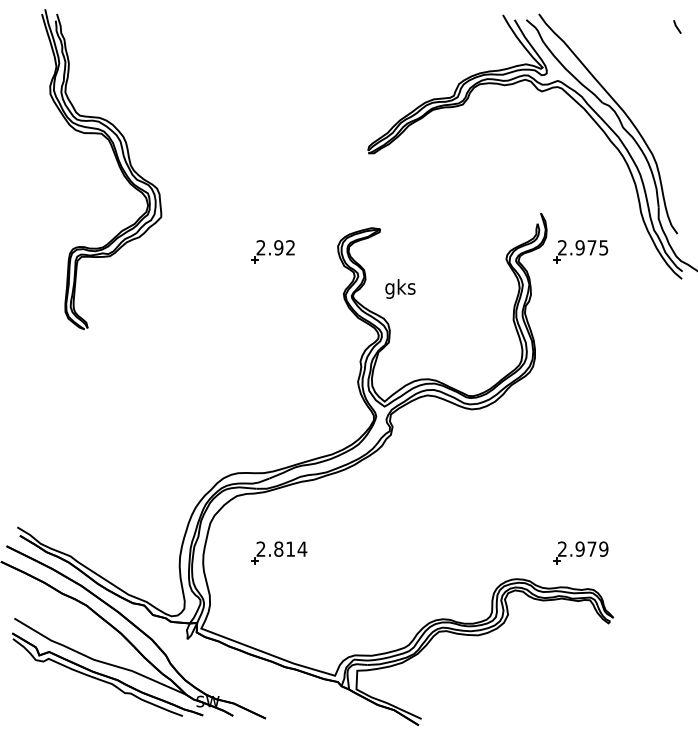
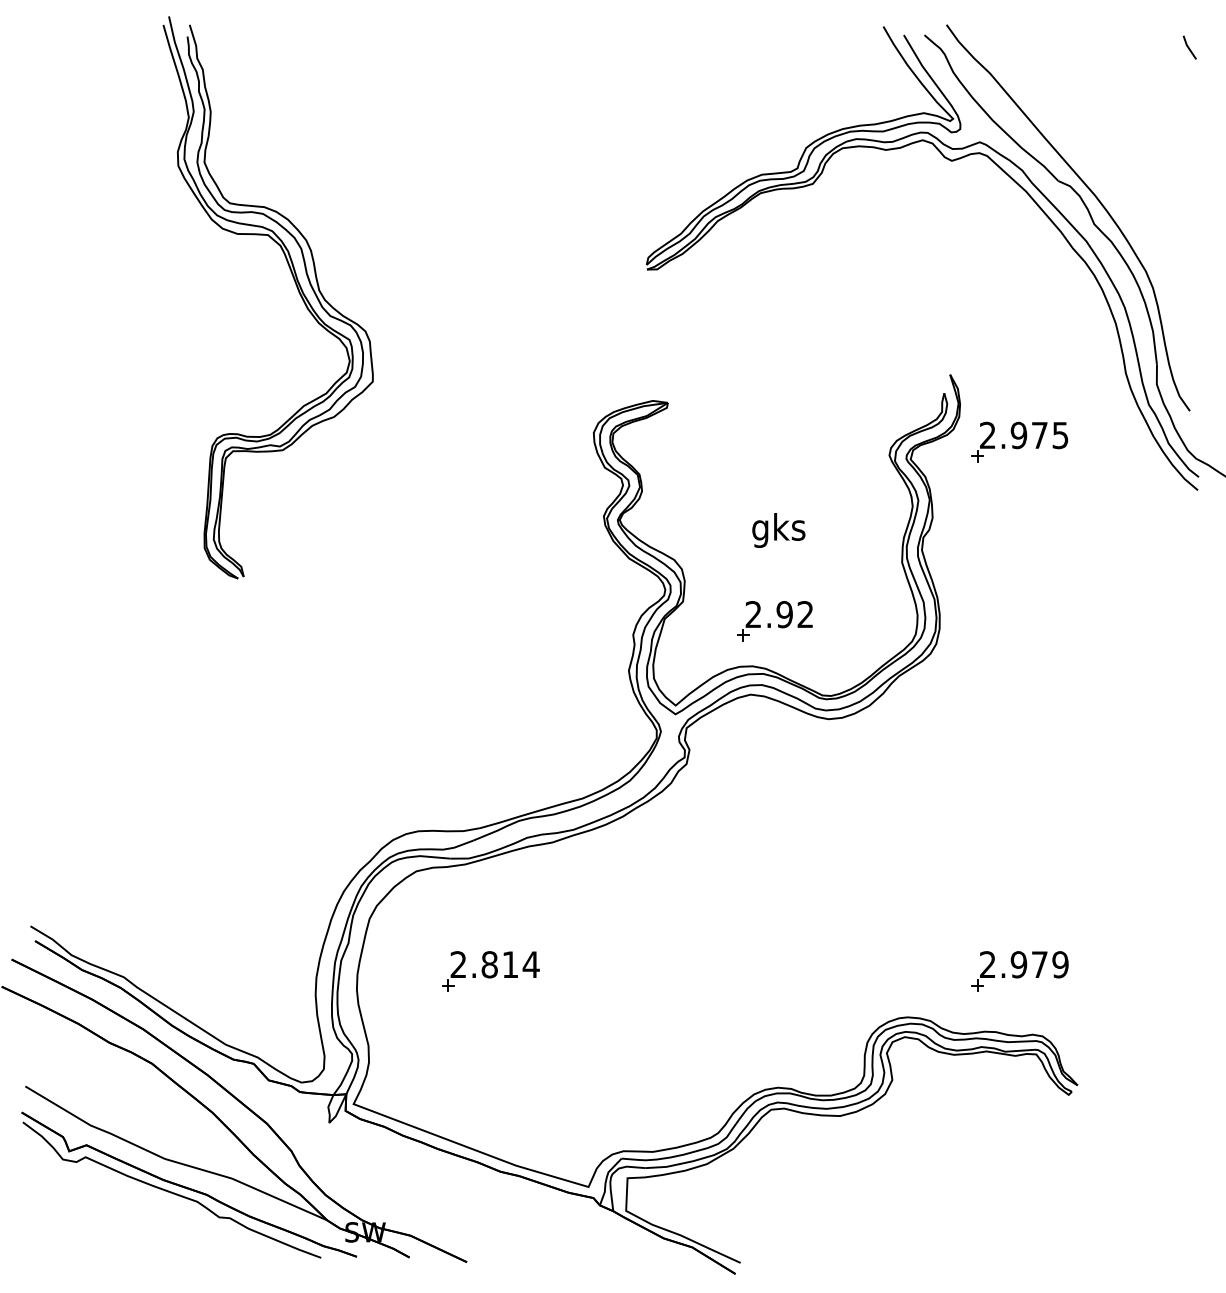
part: (117, 164) -> (296, 289), moved
part: (272, 251) -> (773, 621), moved
text: (400, 288) -> (778, 529), moved

